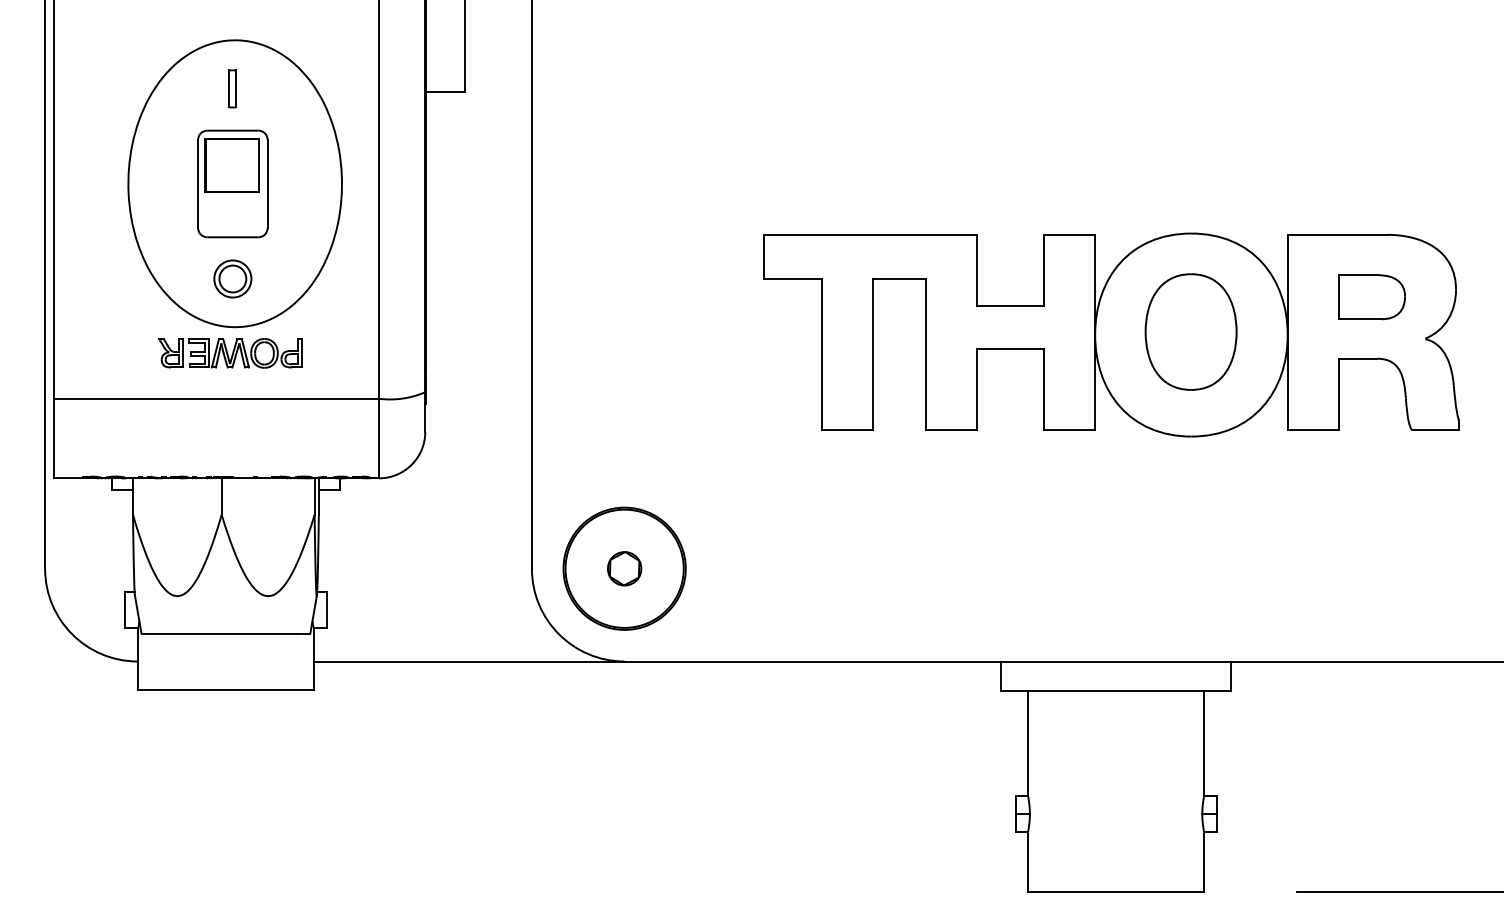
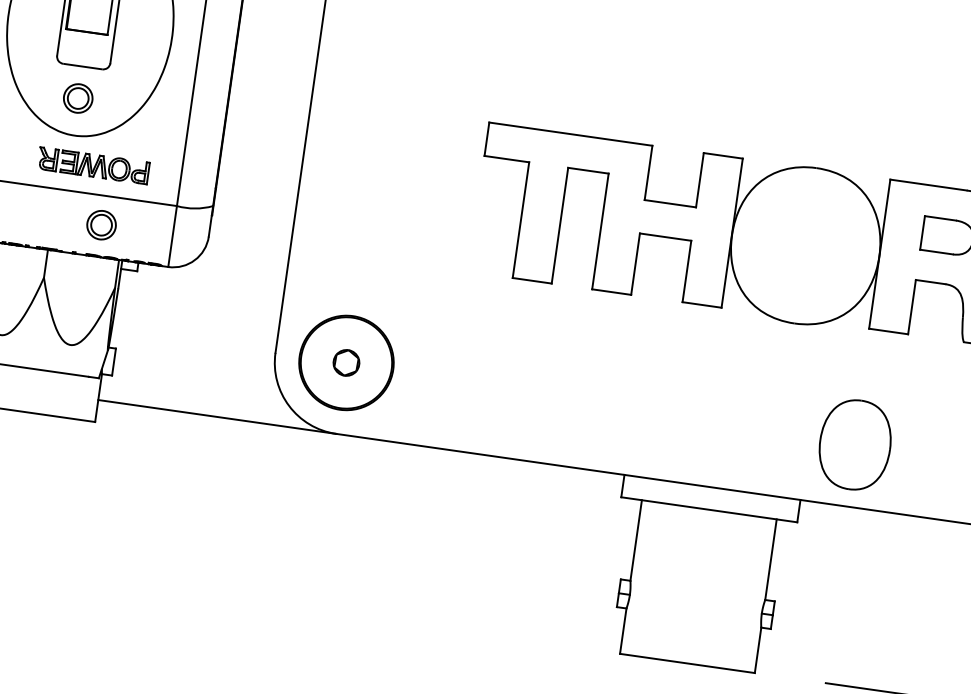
part: (1190, 331) -> (854, 444), moved
part: (230, 353) -> (93, 165), moved
part: (285, 436) -> (101, 224), added

